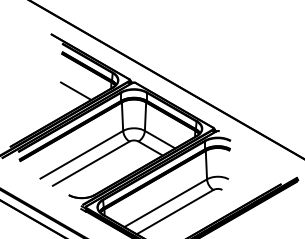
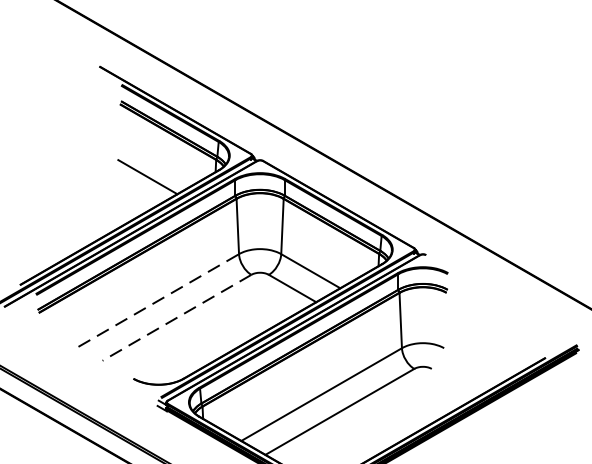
line: (81, 154) -> (158, 299), solid -> dashed
line: (90, 163) -> (175, 317), solid -> dashed

